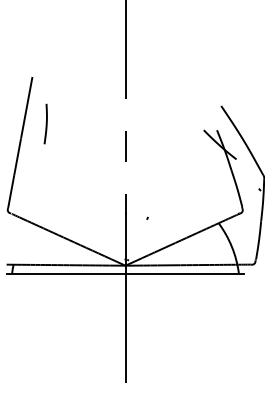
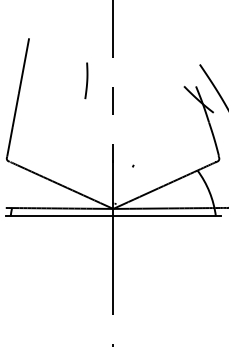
curve: (45, 123) -> (86, 80), moved

